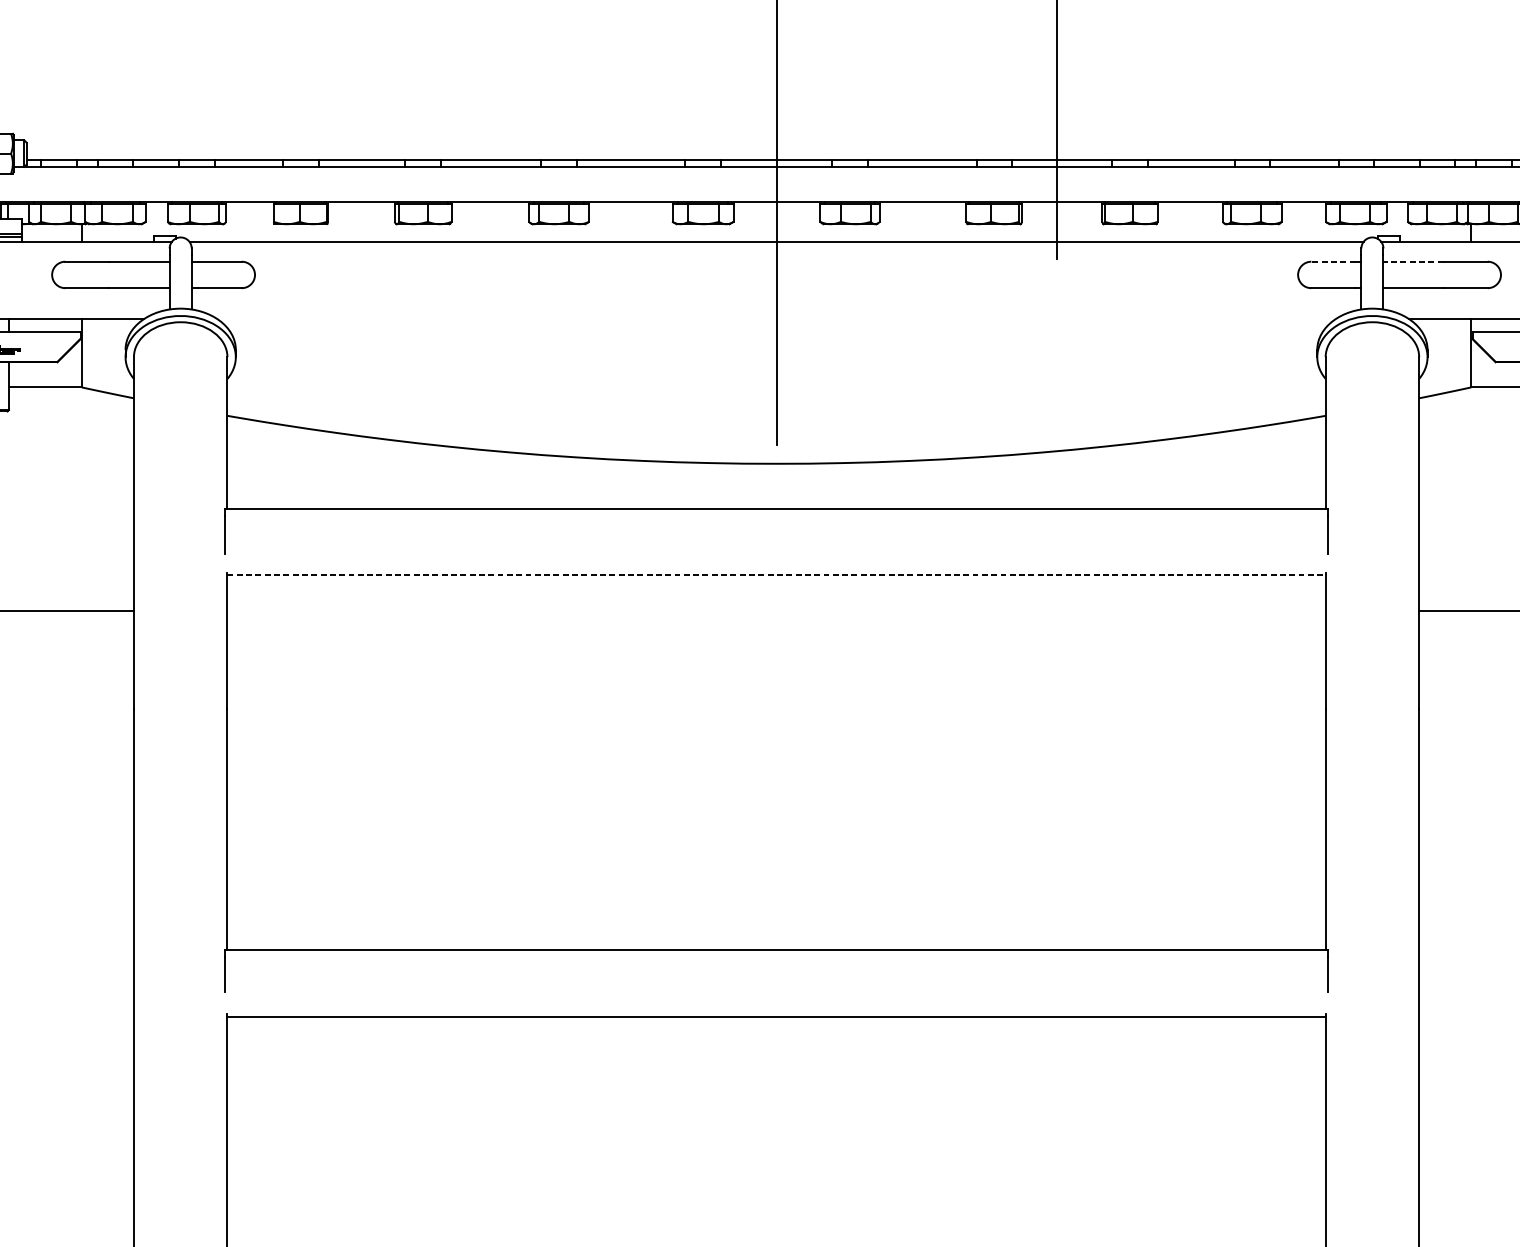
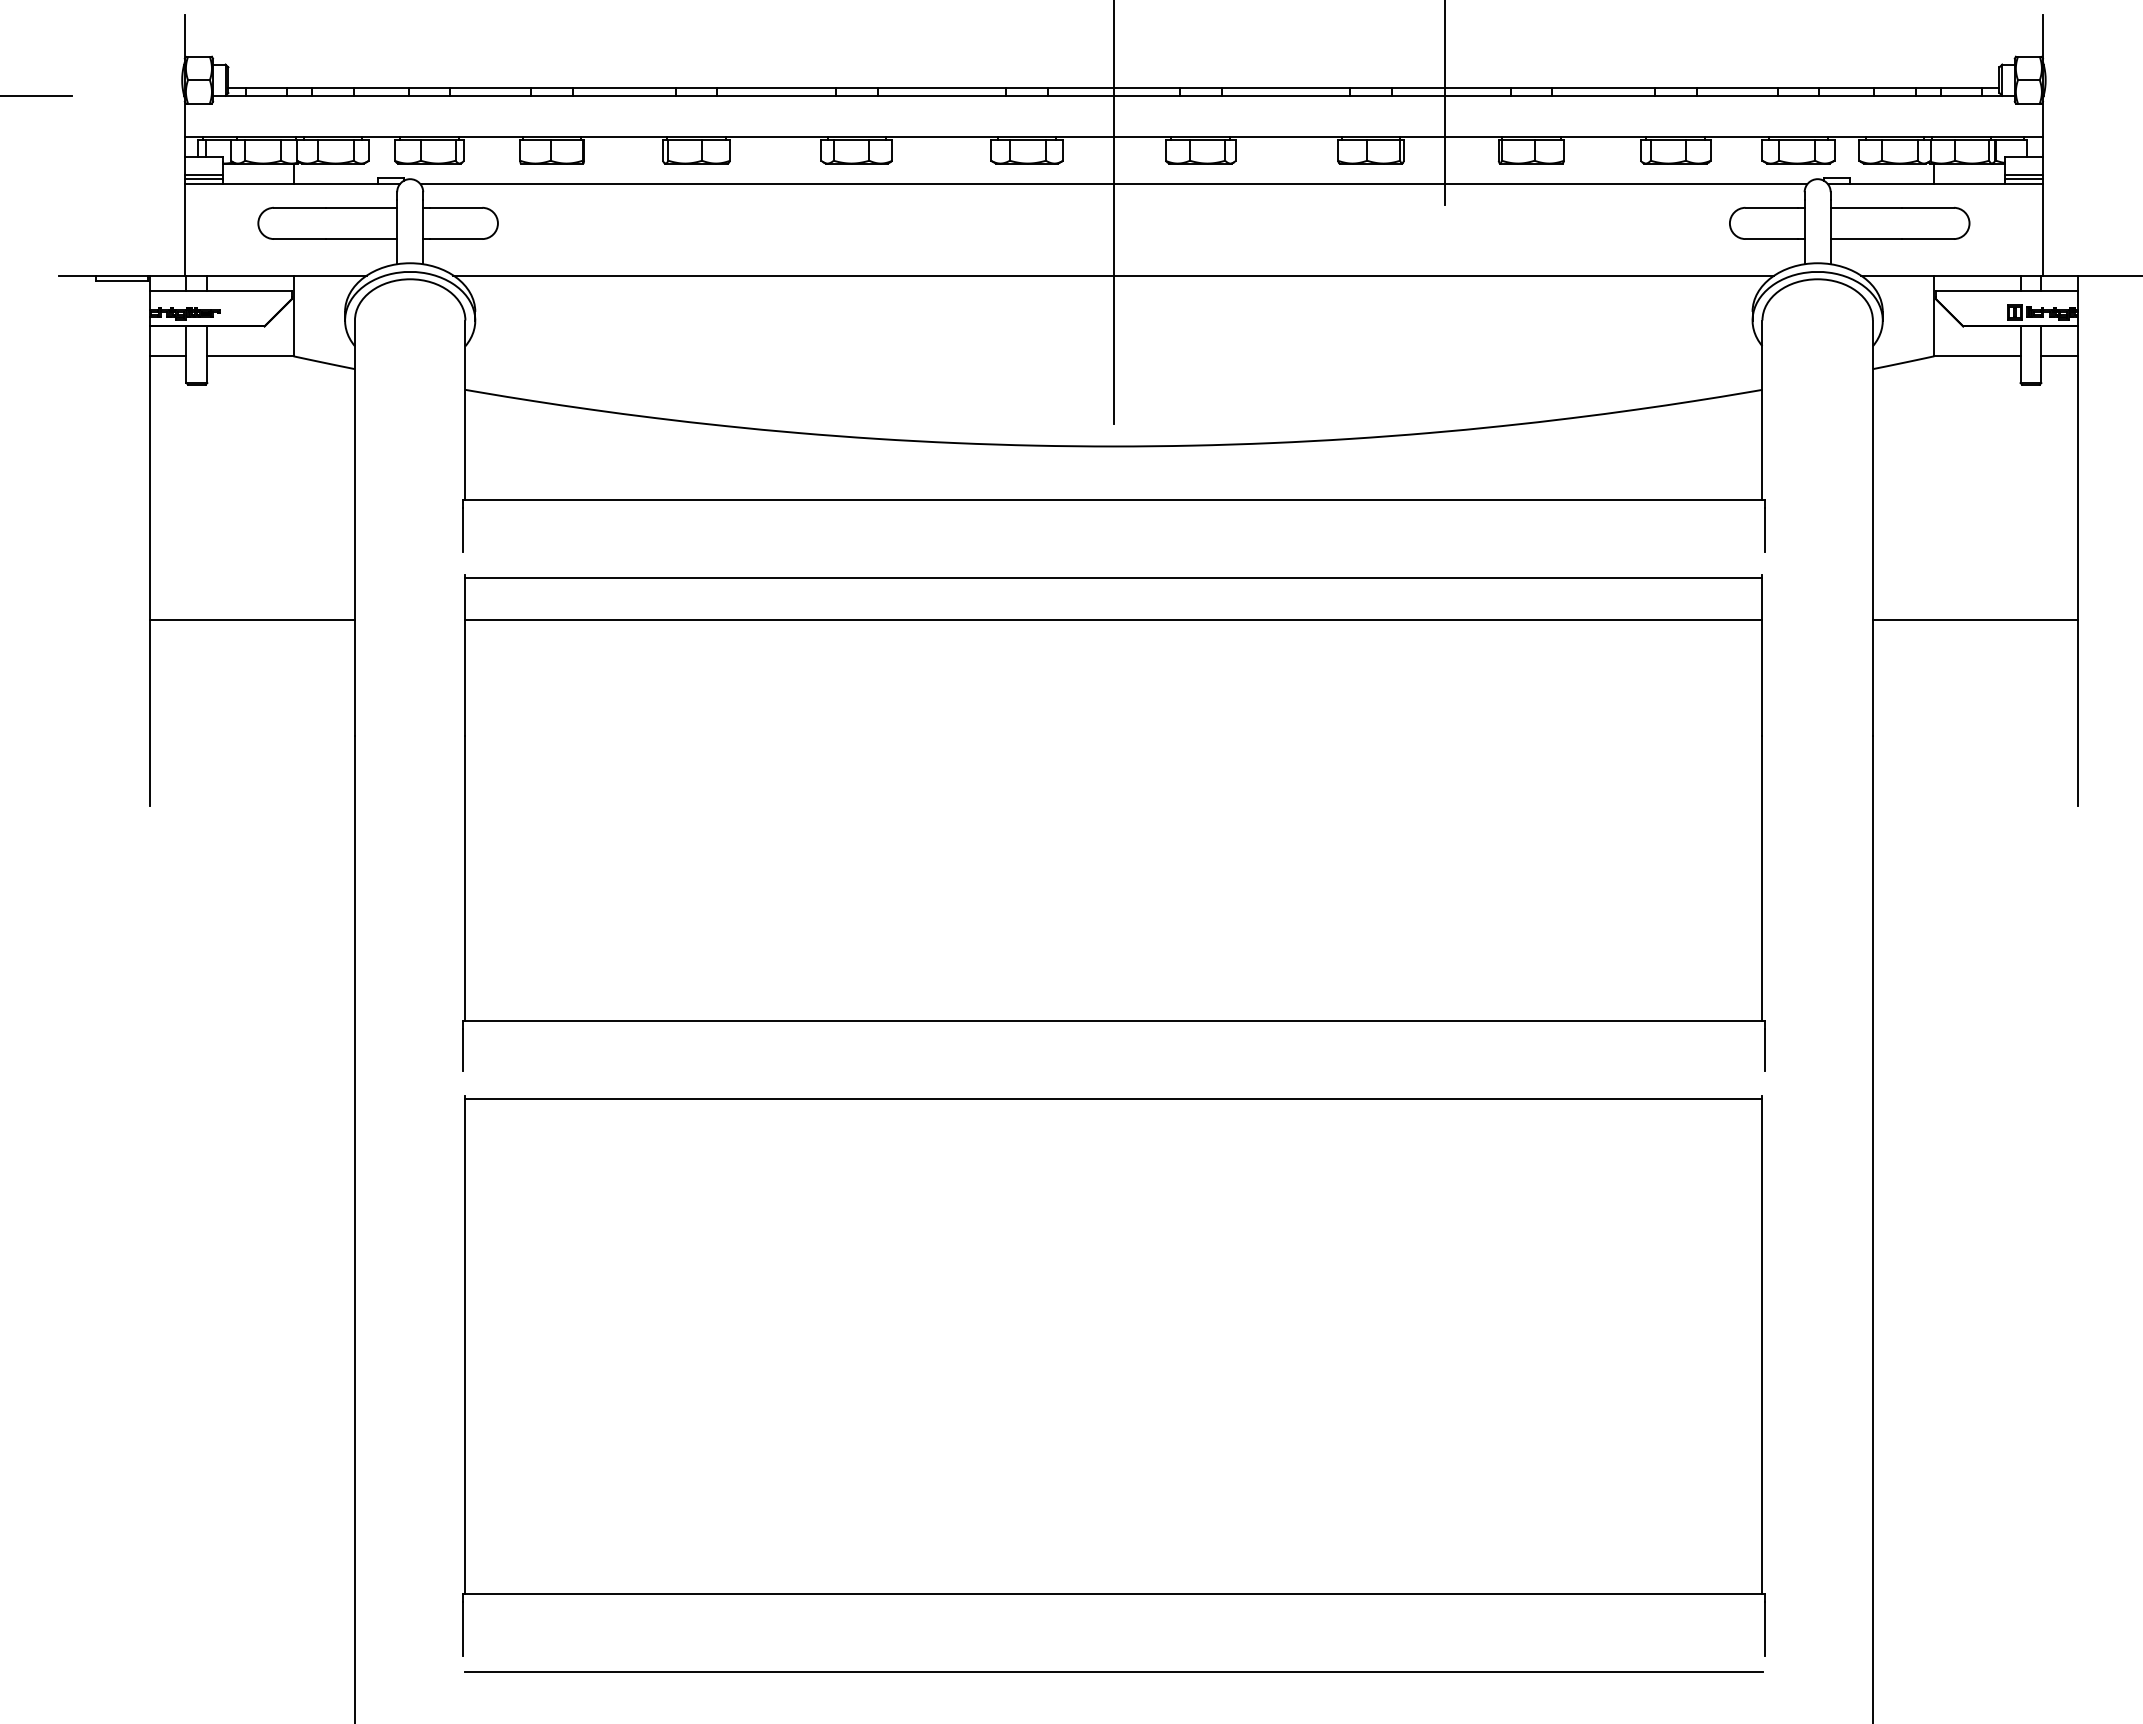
line: (1333, 261) -> (1771, 207), dashed -> solid
line: (1413, 261) -> (1866, 207), dashed -> solid
line: (776, 319) -> (1113, 275), added
line: (776, 575) -> (1113, 578), dashed -> solid
line: (776, 611) -> (1113, 620), added

